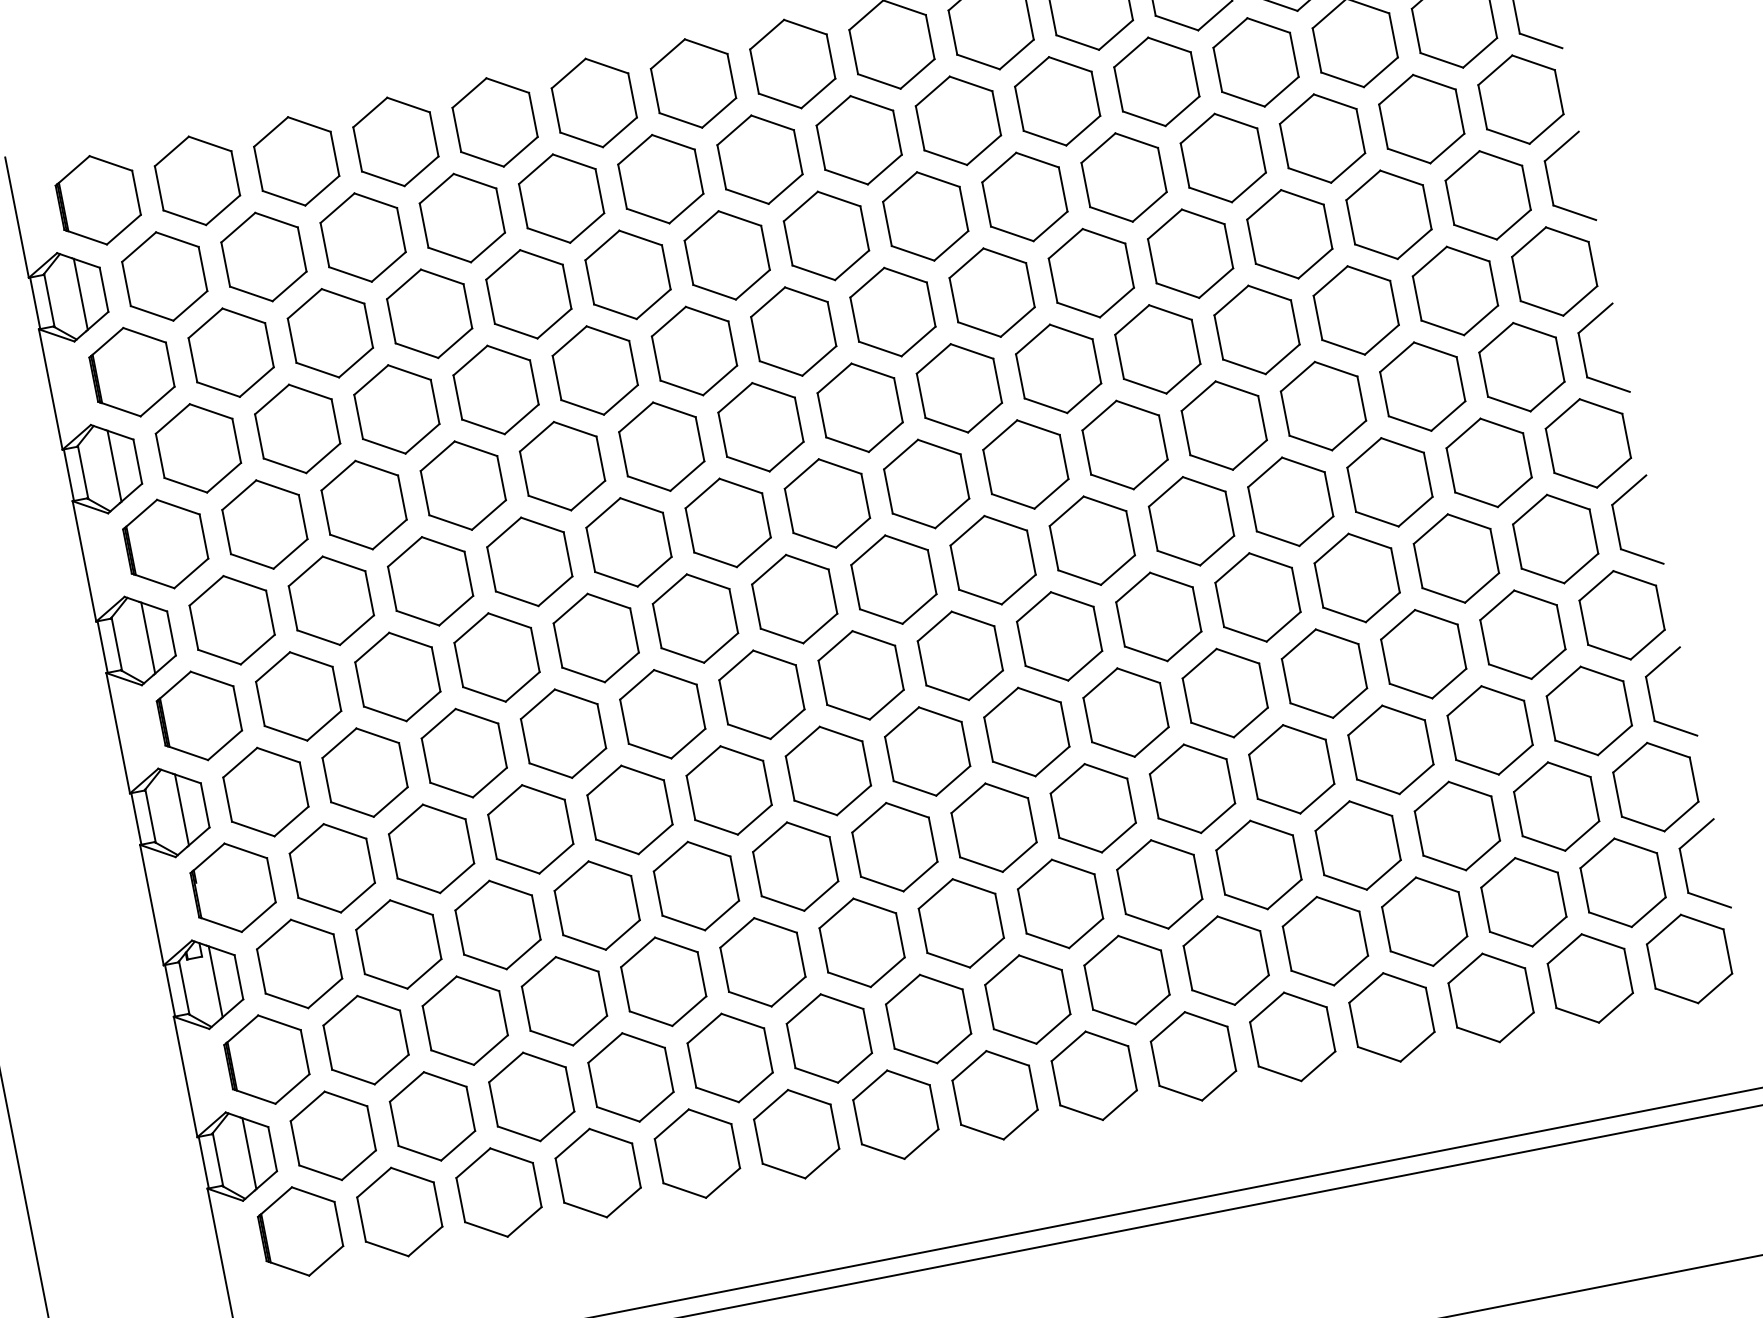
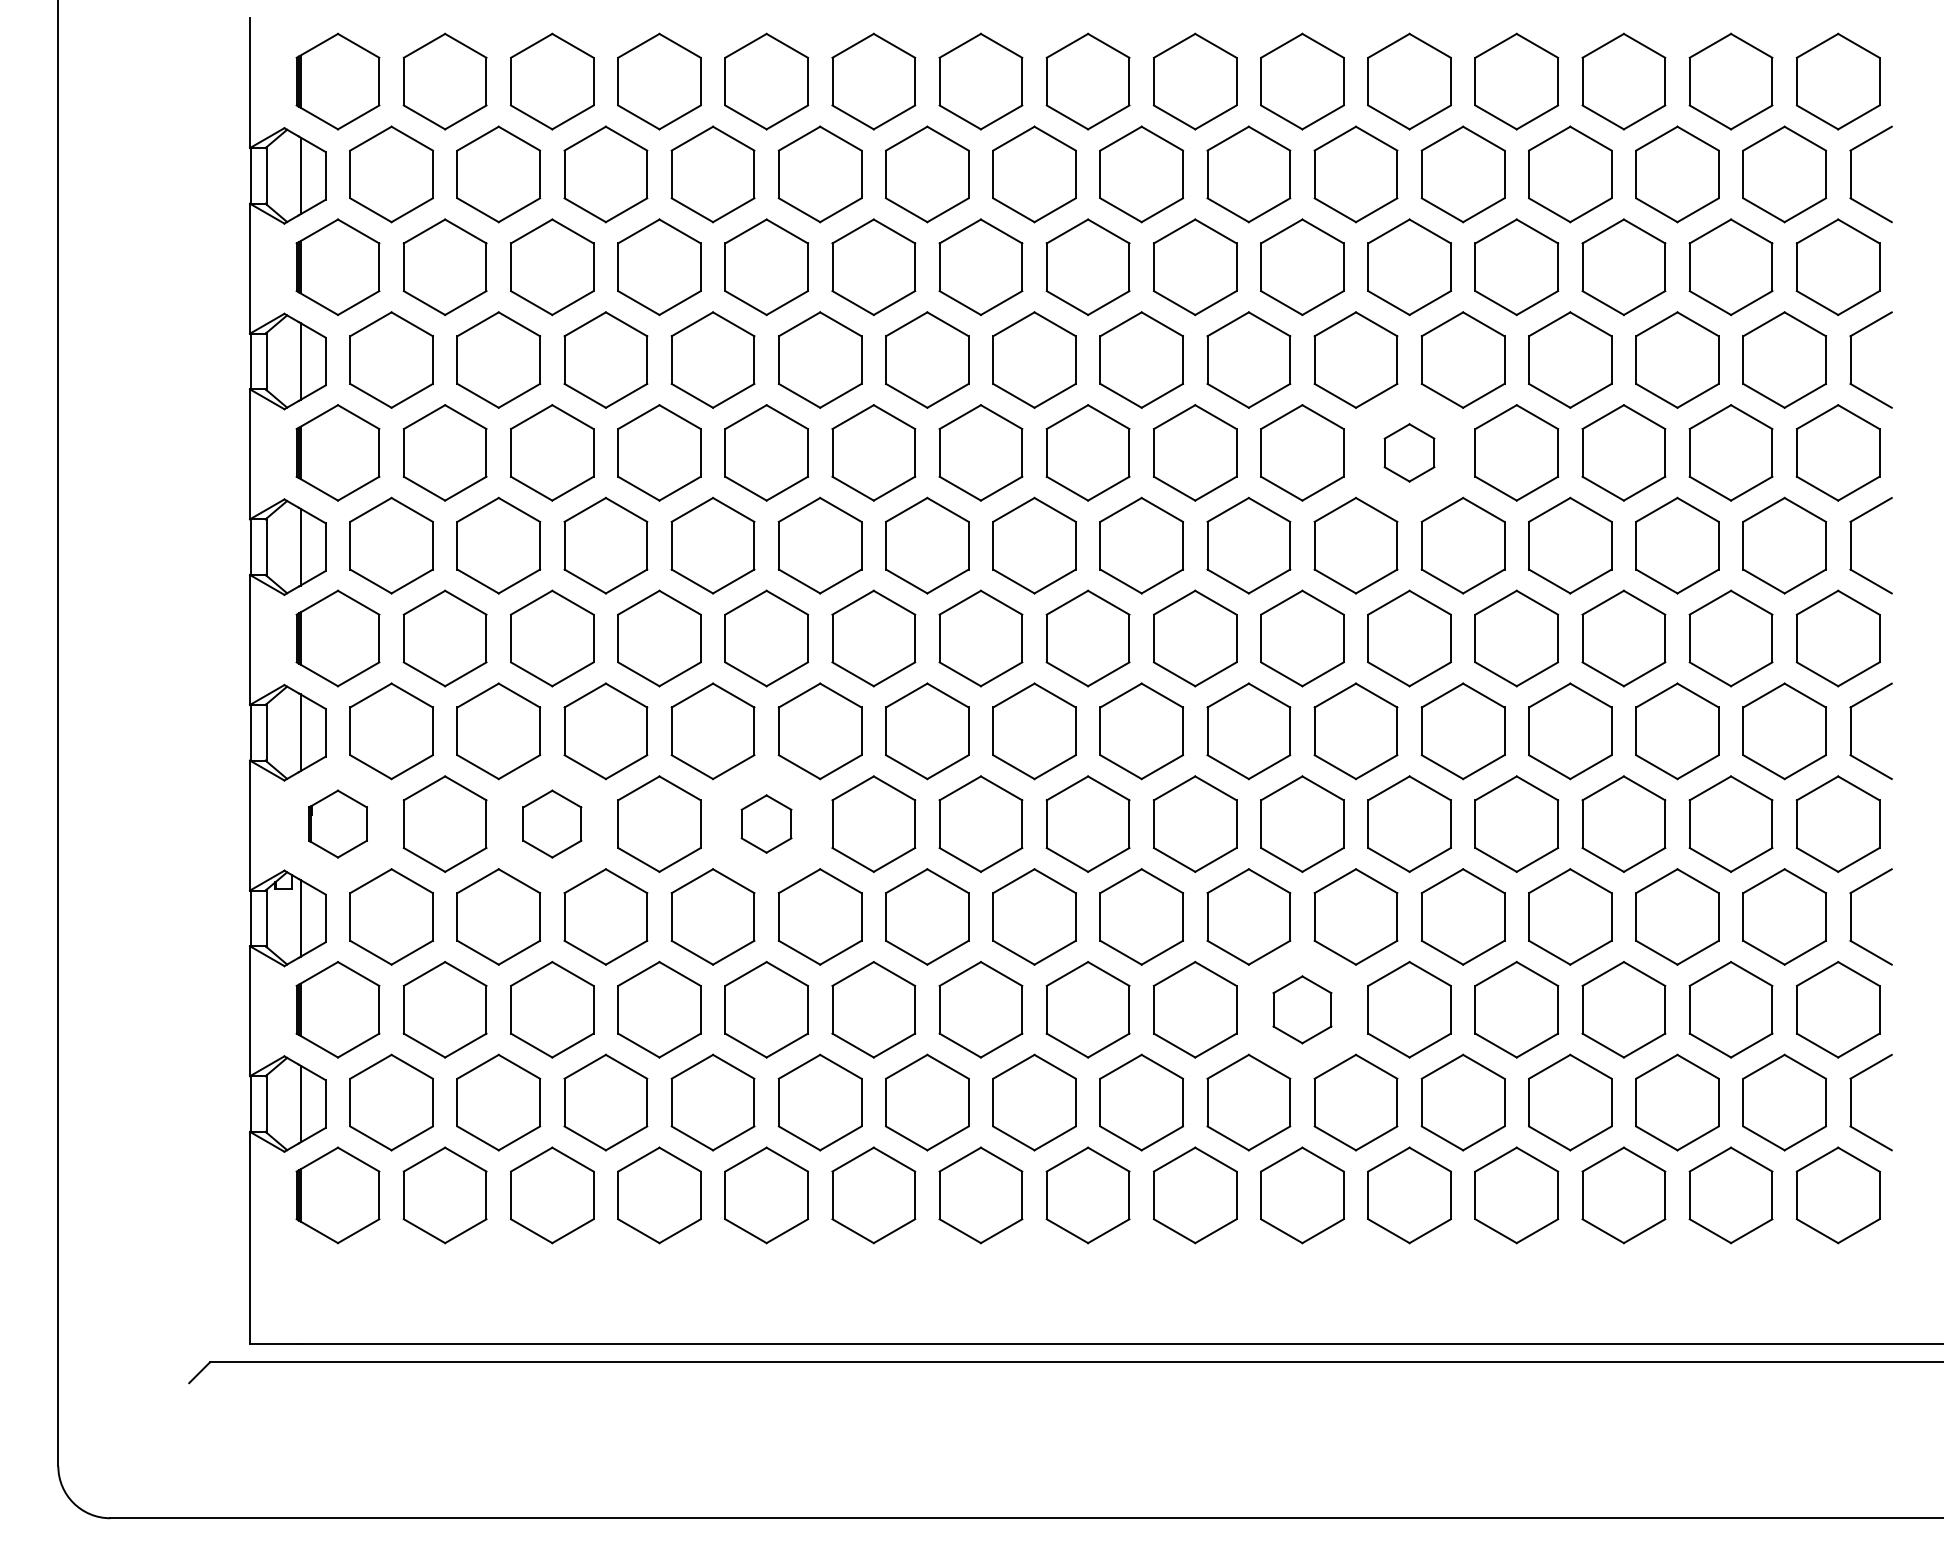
part: (1157, 349) -> (1409, 452), size x0.6
part: (629, 809) -> (766, 823), size x0.6
part: (431, 848) -> (552, 823), size x0.7
part: (1159, 884) -> (1302, 1009), size x0.7
part: (232, 887) -> (337, 823), size x0.7

